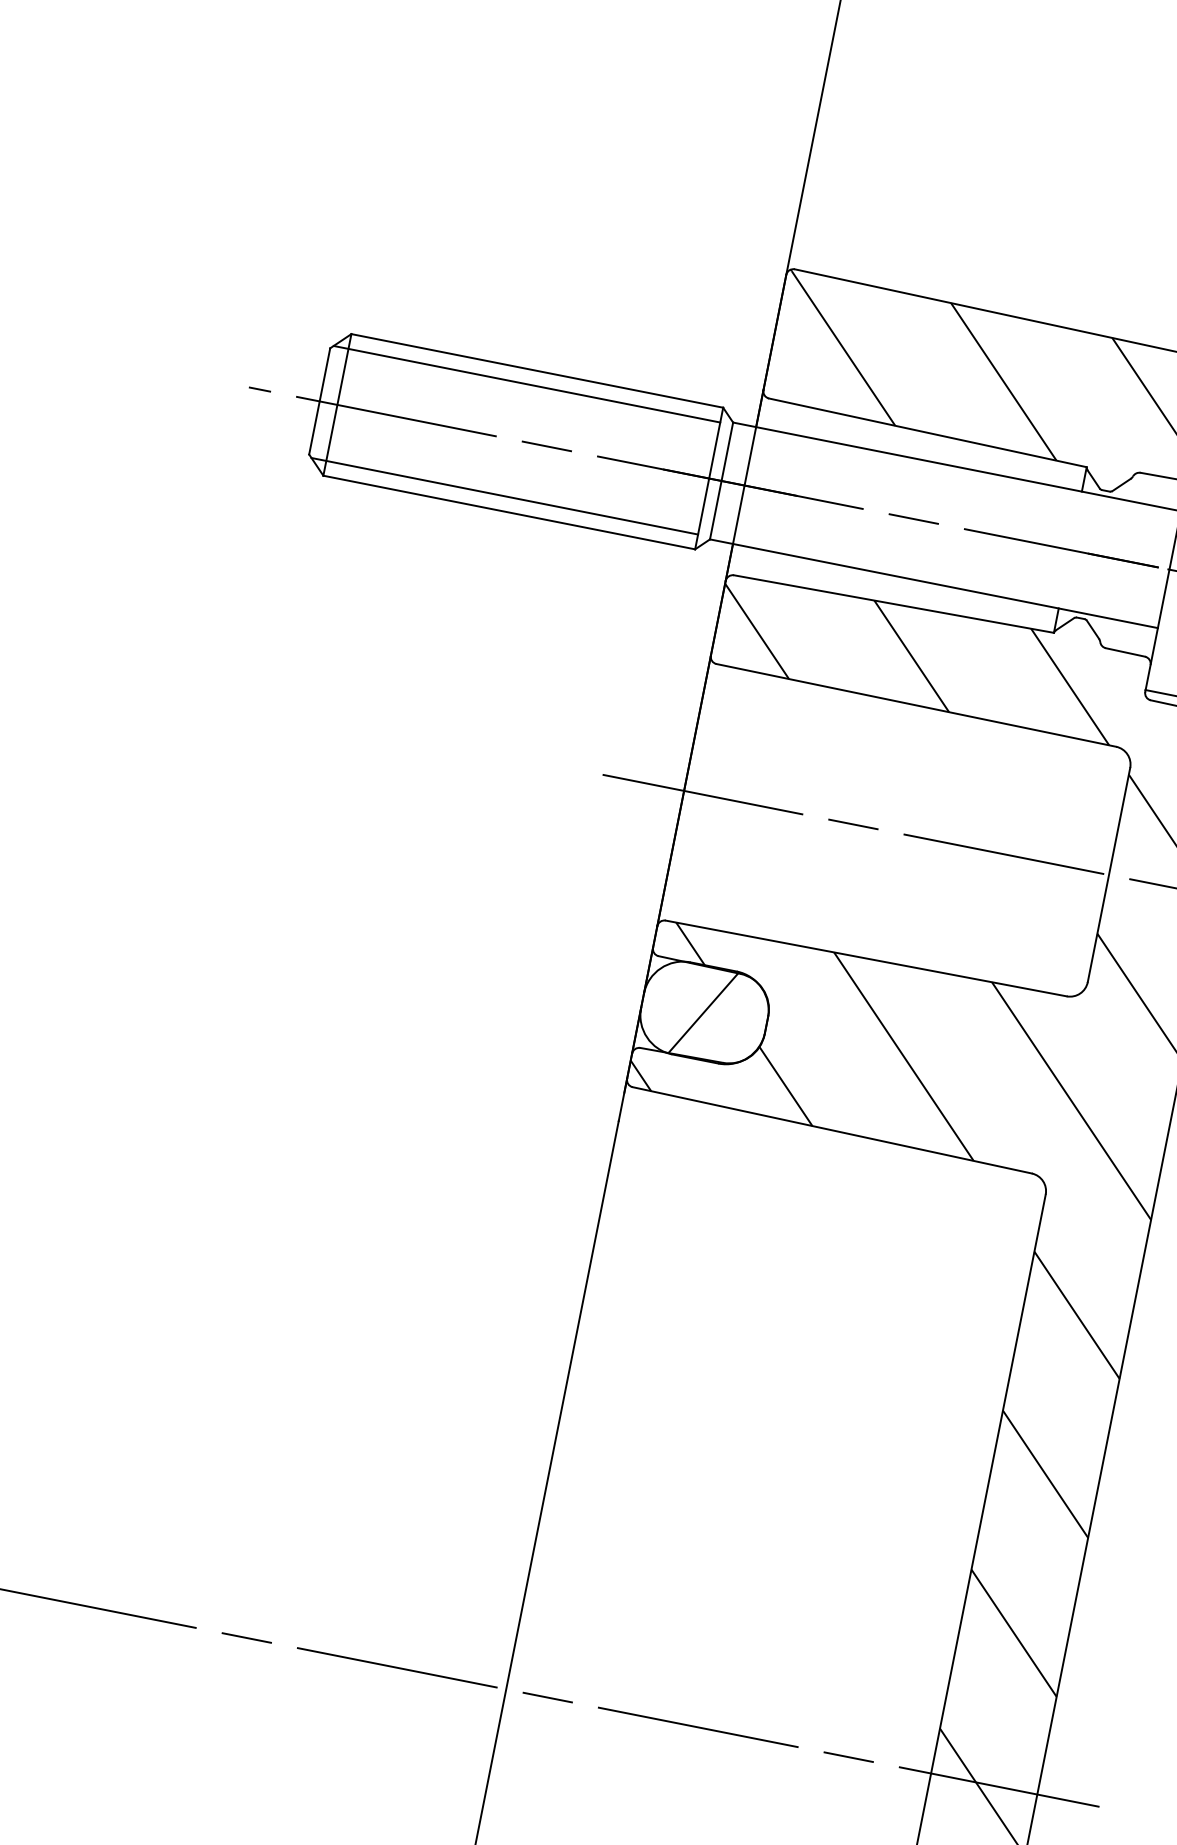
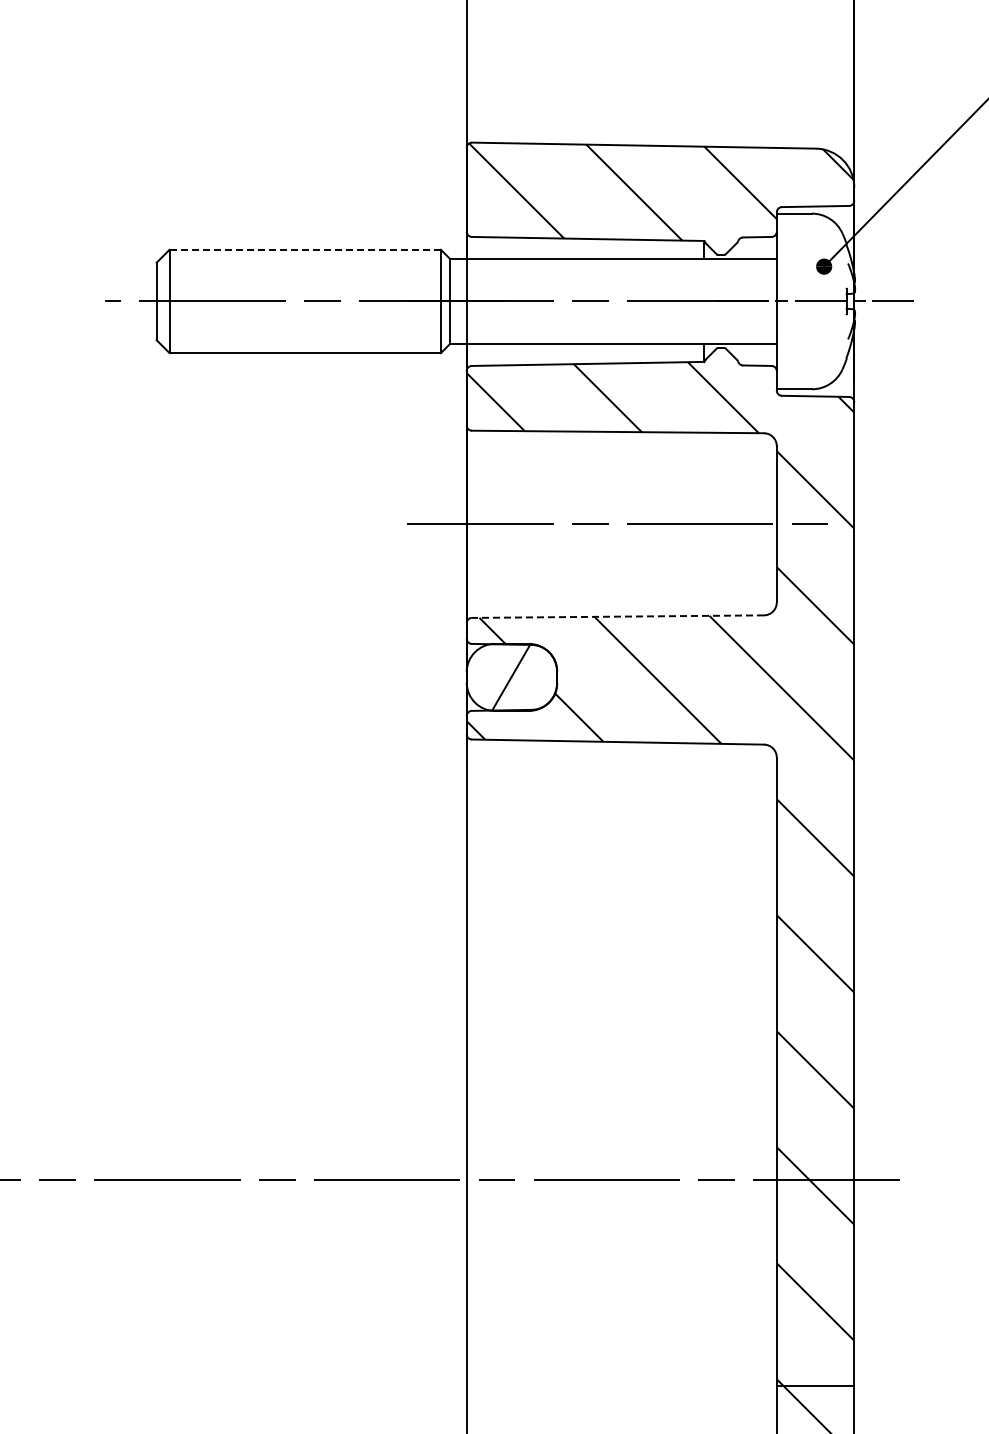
line: (537, 370) -> (305, 249), solid -> dashed
line: (526, 384) -> (299, 260), removed
line: (504, 496) -> (299, 342), removed
line: (865, 958) -> (617, 616), solid -> dashed

